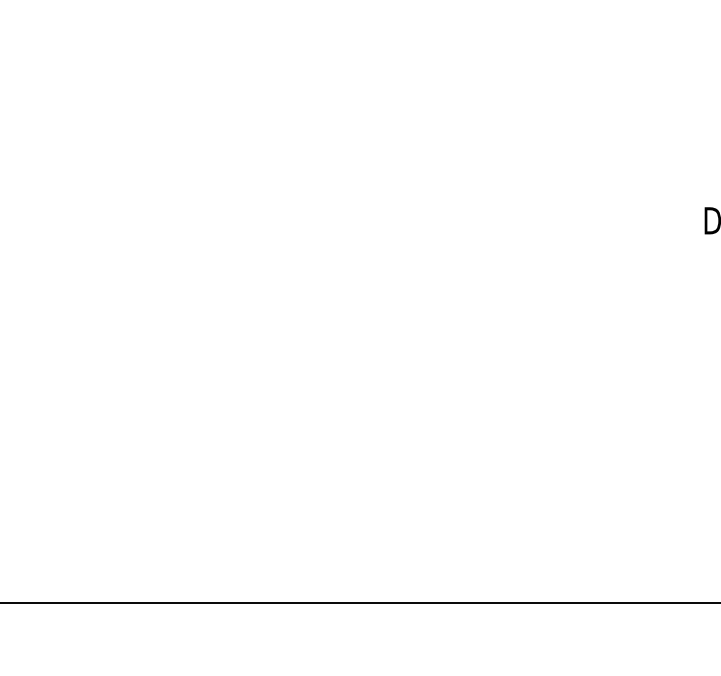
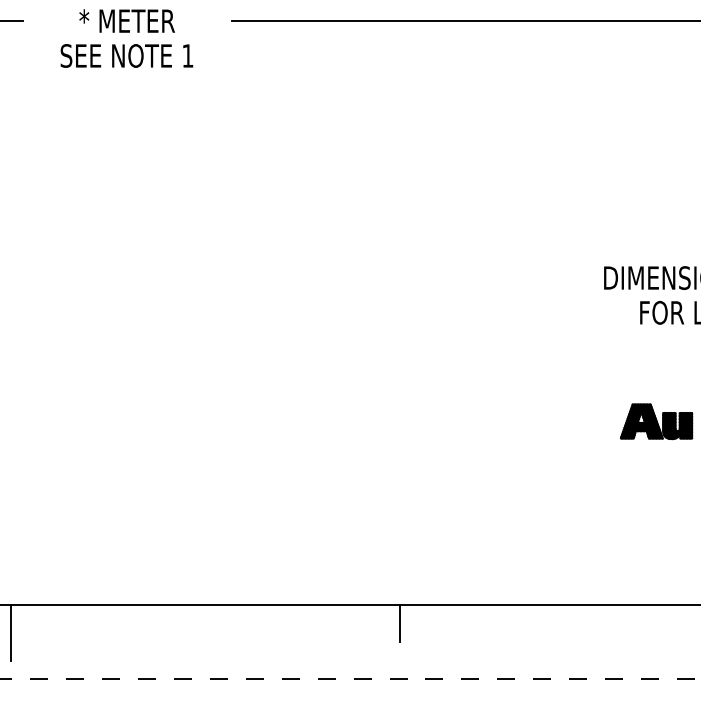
line: (466, 625) -> (400, 623), added
line: (10, 635) -> (10, 632), added

